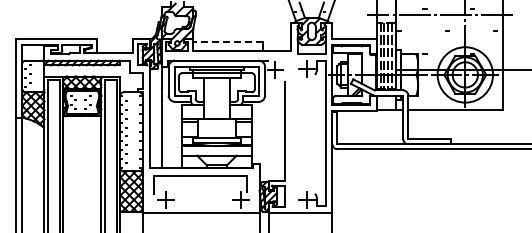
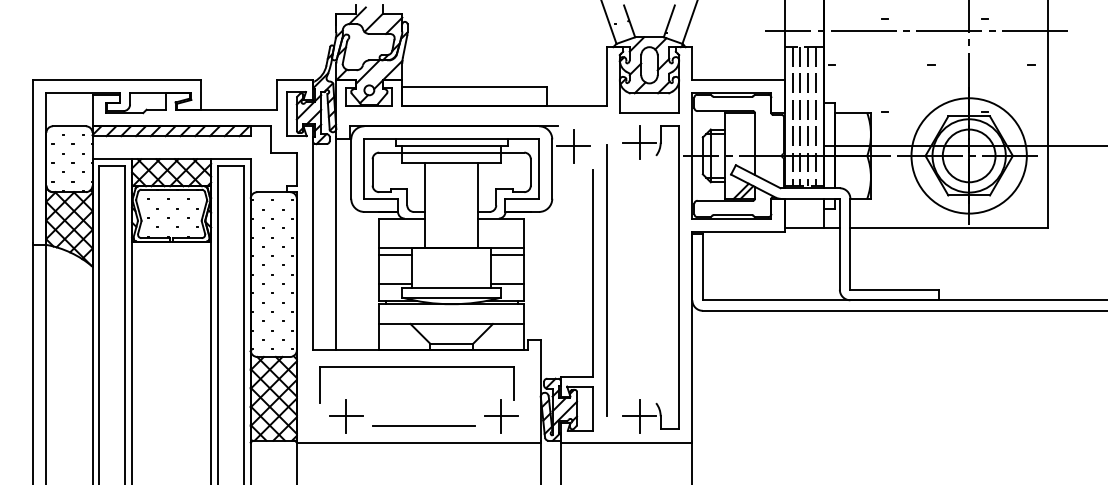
line: (227, 41) -> (473, 86), dashed -> solid
line: (291, 134) -> (607, 279), added
line: (203, 204) -> (423, 425), added

